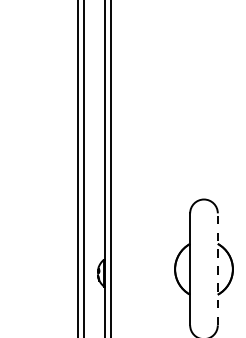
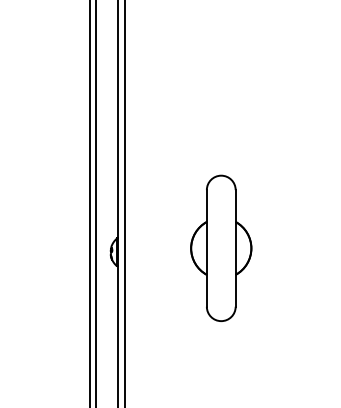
line: (217, 268) -> (235, 247), dashed -> solid

